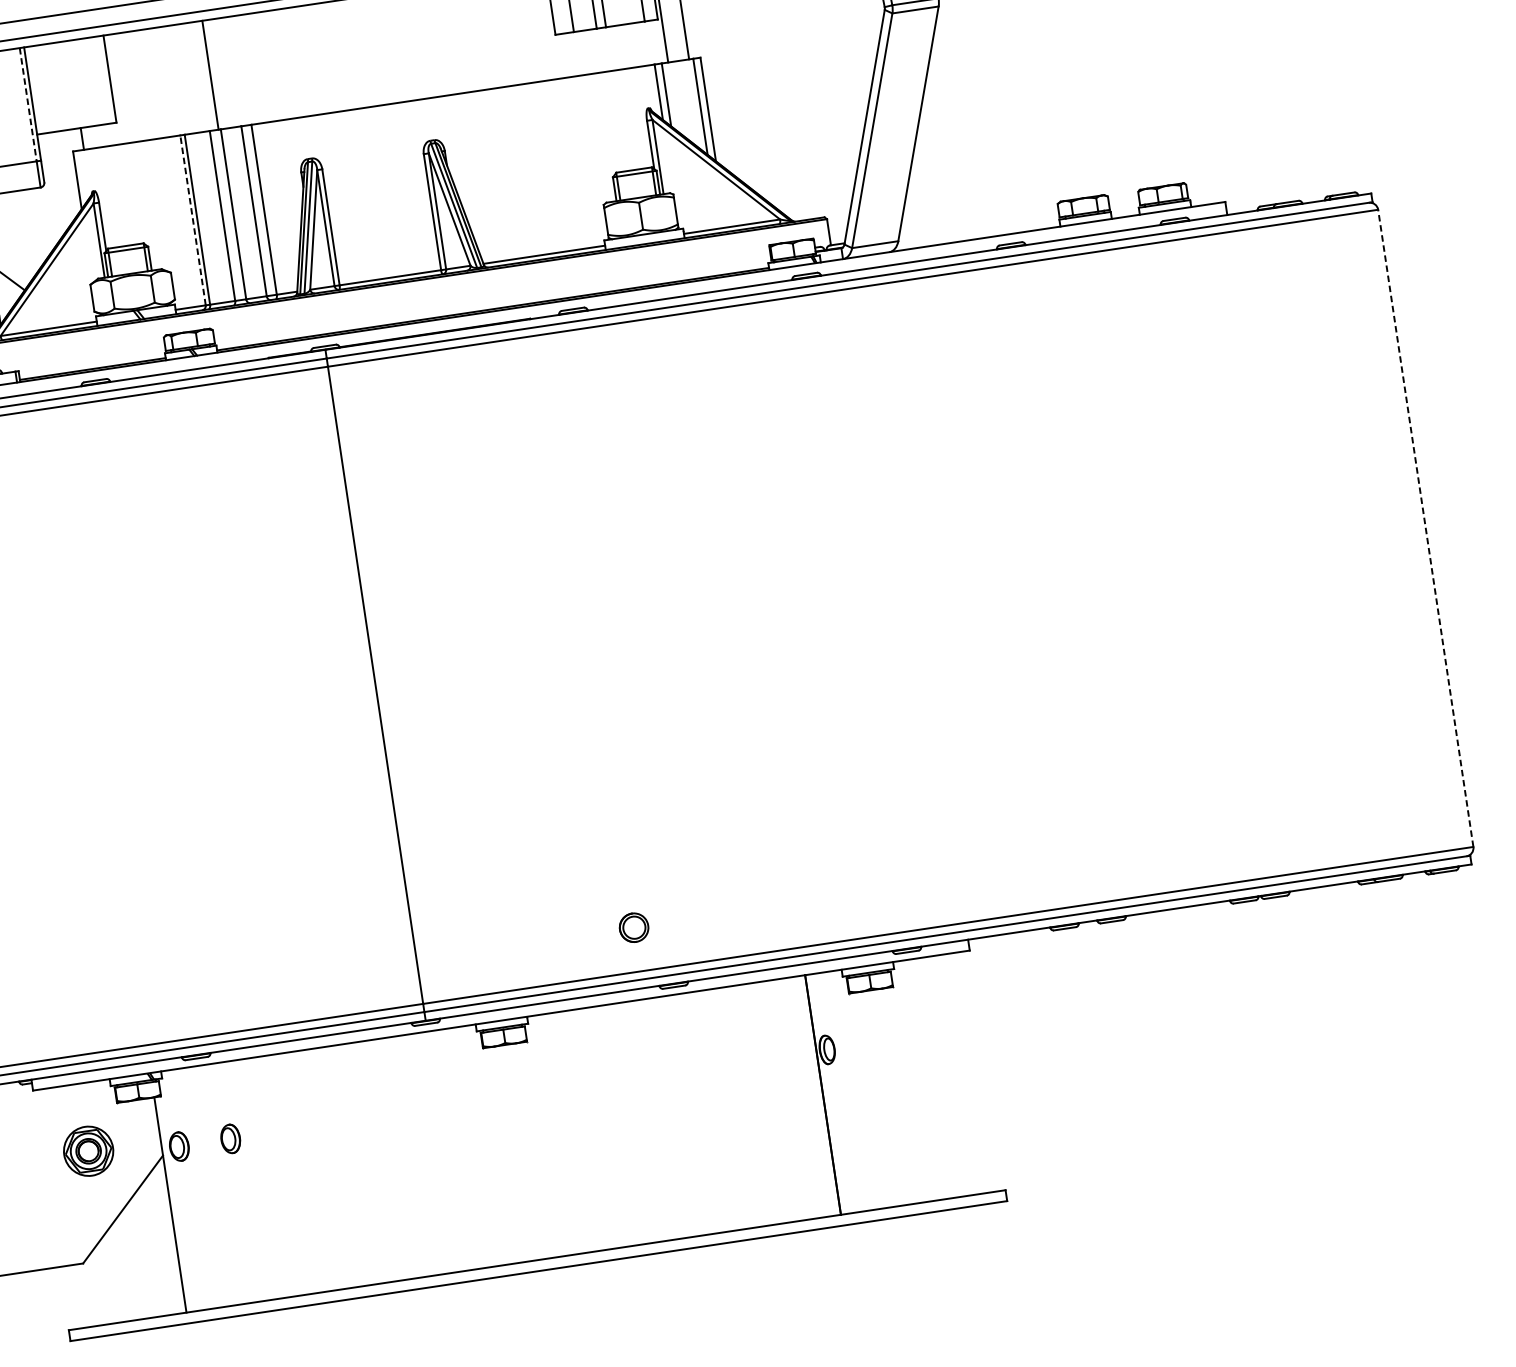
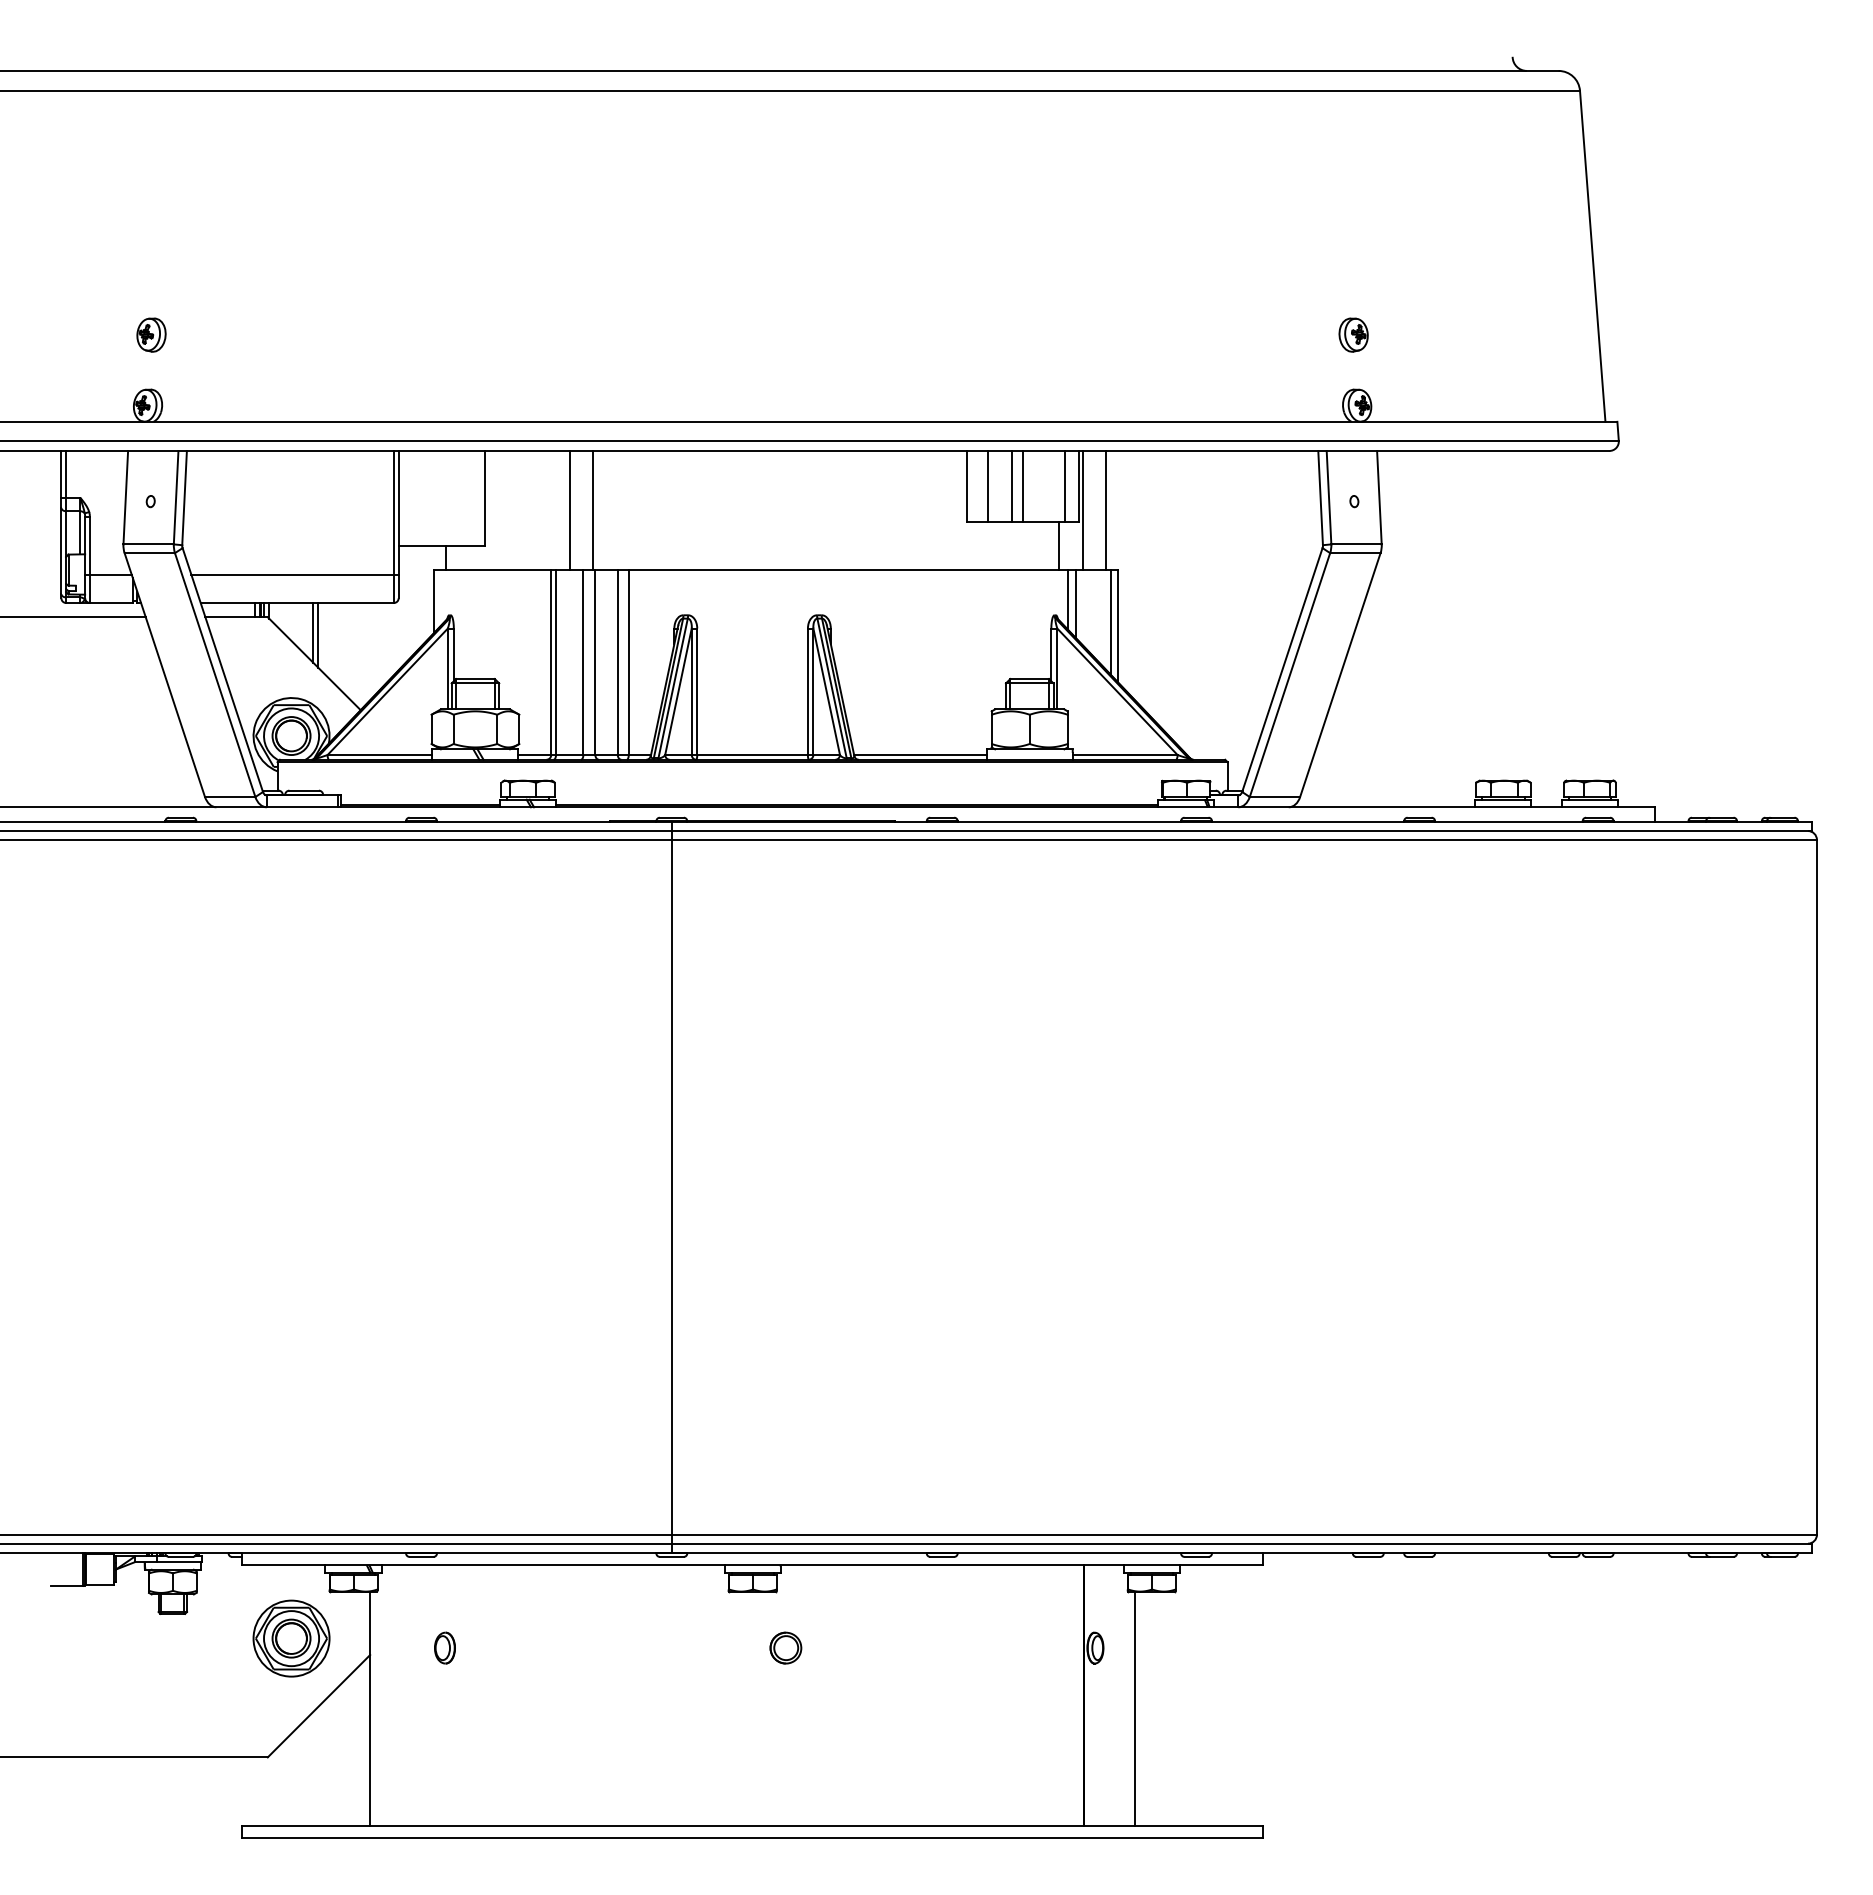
line: (643, 43) -> (1059, 545), added
line: (189, 78) -> (570, 510), added
line: (27, 104) -> (393, 512), dashed -> solid
line: (193, 220) -> (551, 662), dashed -> solid
line: (1425, 527) -> (1816, 1186), dashed -> solid
part: (633, 927) -> (785, 1647), moved
line: (872, 1099) -> (1135, 1708), added
part: (178, 1146) -> (388, 1647), removed
part: (88, 1151) -> (291, 1638), size x1.43

